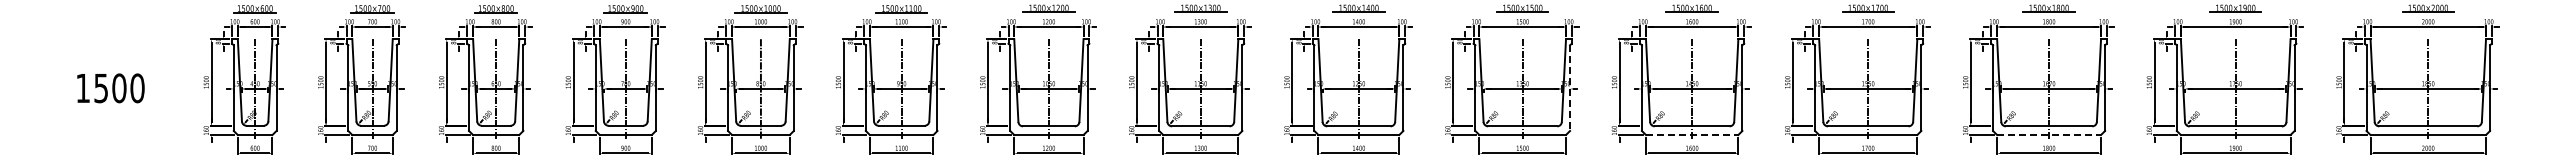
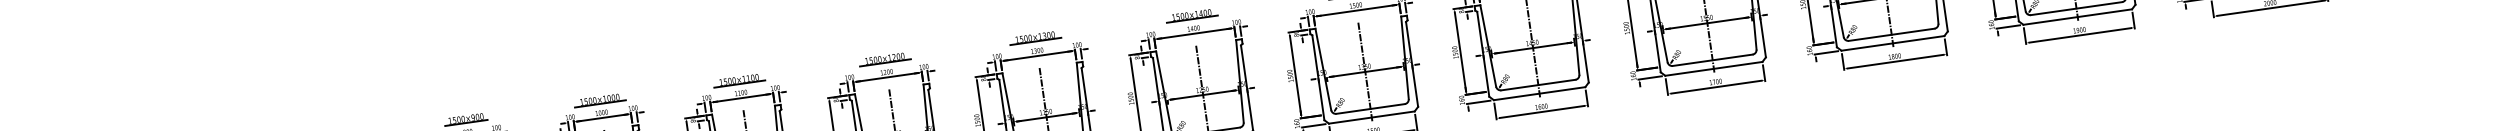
line: (1570, 88) -> (1412, 64), dashed -> solid
line: (1692, 135) -> (1539, 94), dashed -> solid
line: (2049, 135) -> (1893, 43), dashed -> solid

